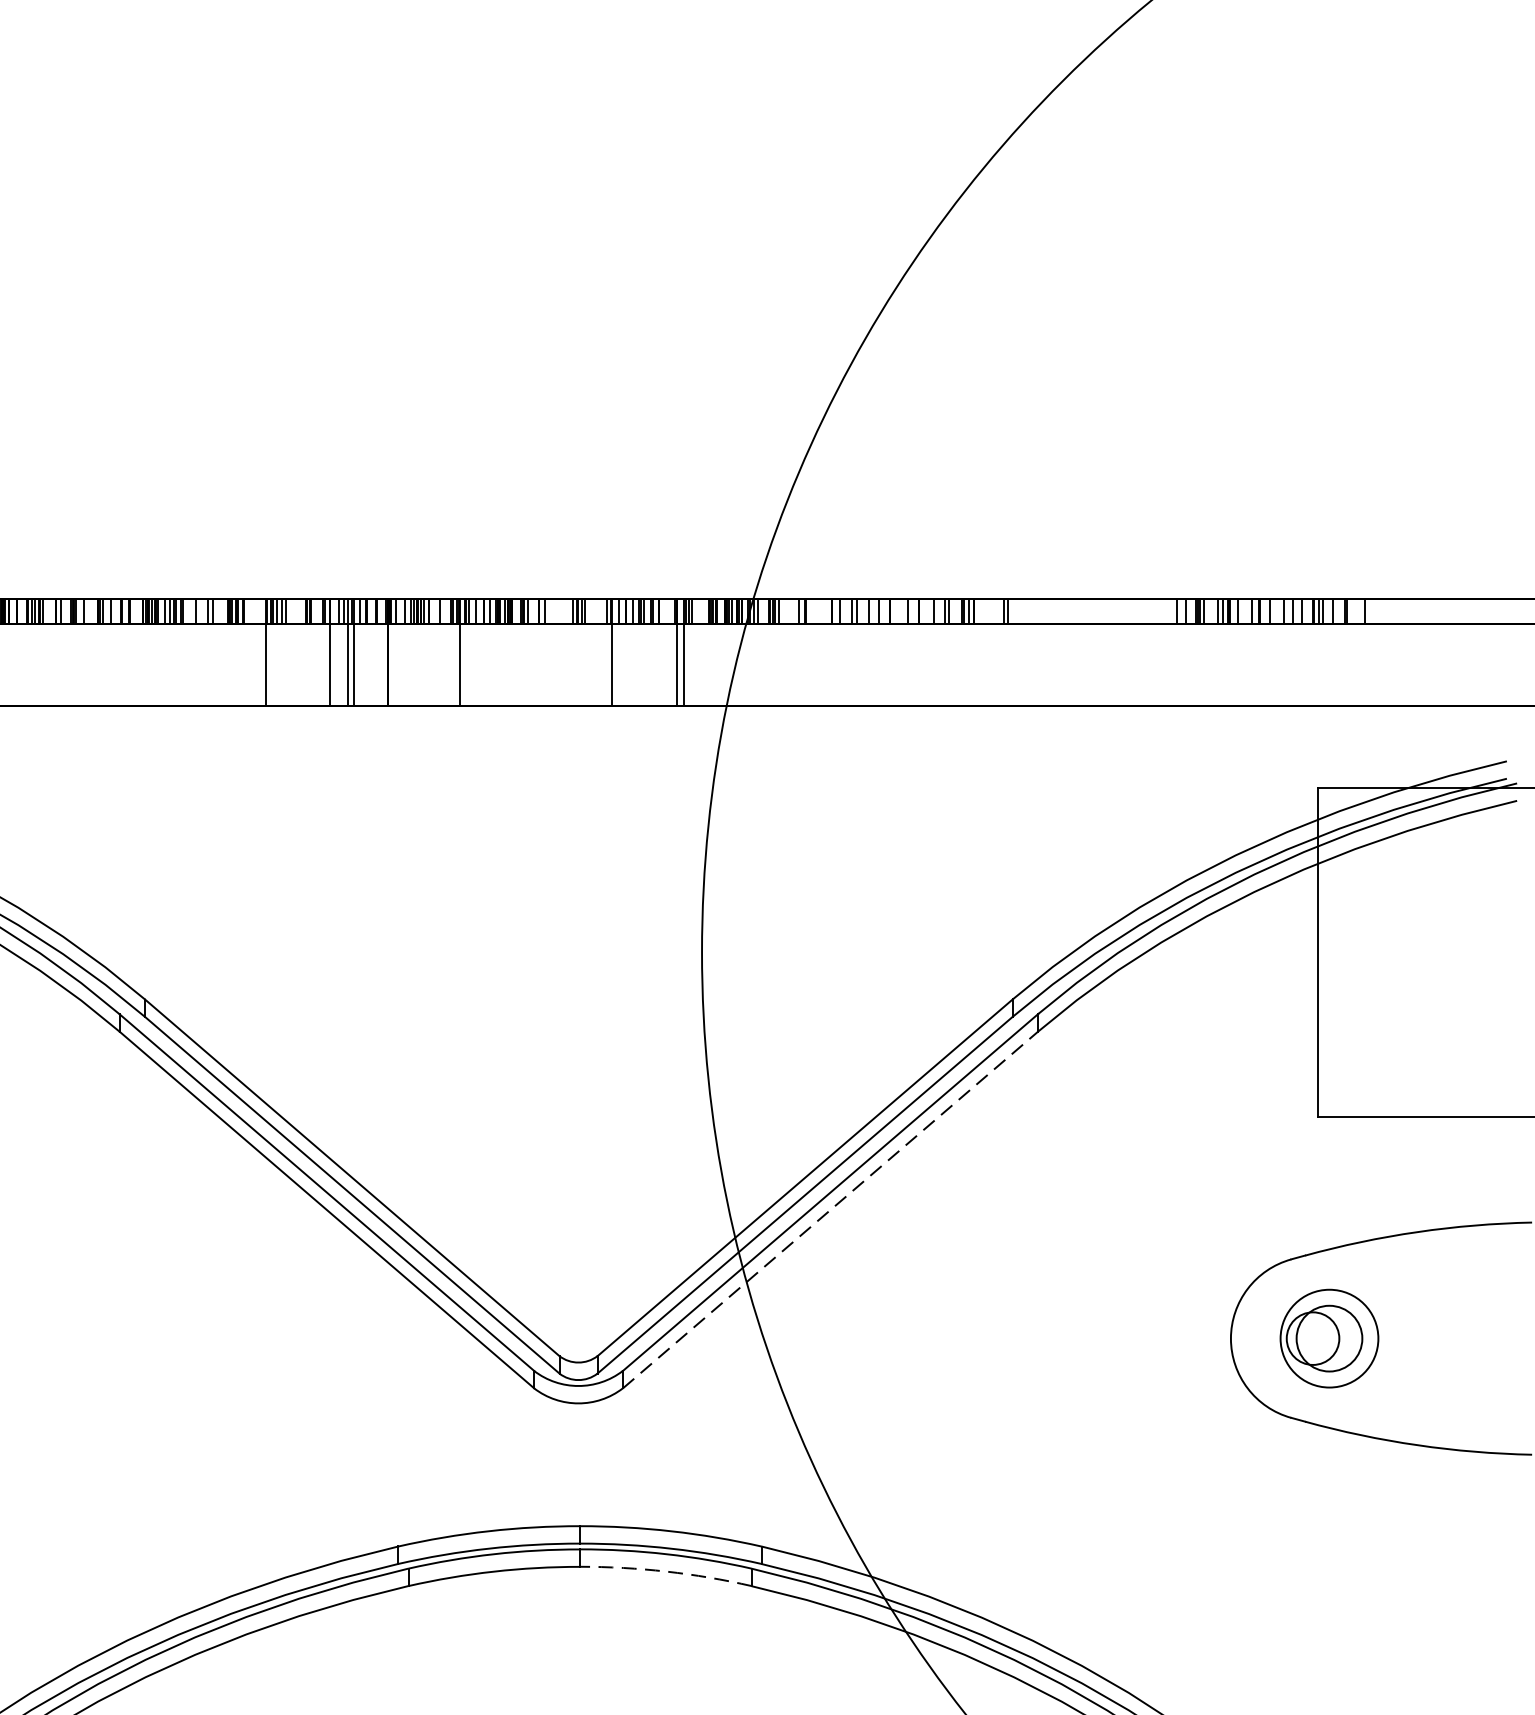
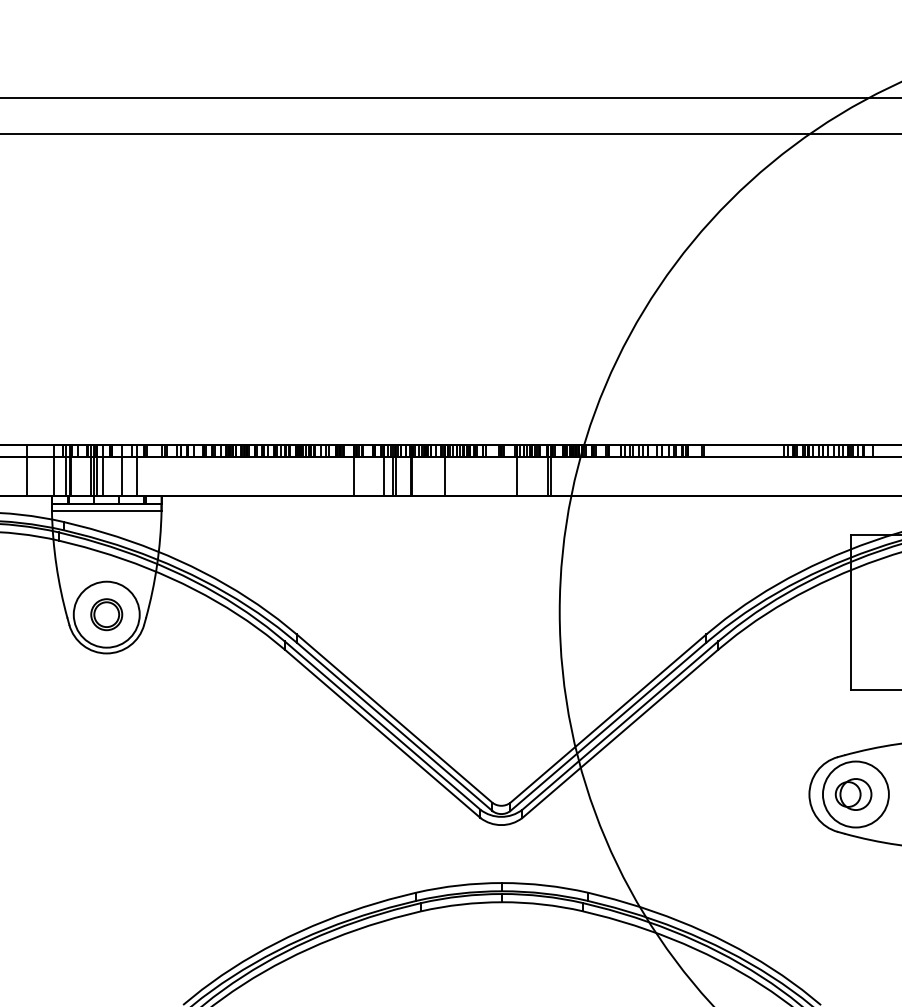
line: (830, 1209) -> (620, 733), dashed -> solid
circle: (1328, 1338) -> (855, 794), size x1.43
arc: (665, 1571) -> (542, 904), dashed -> solid

